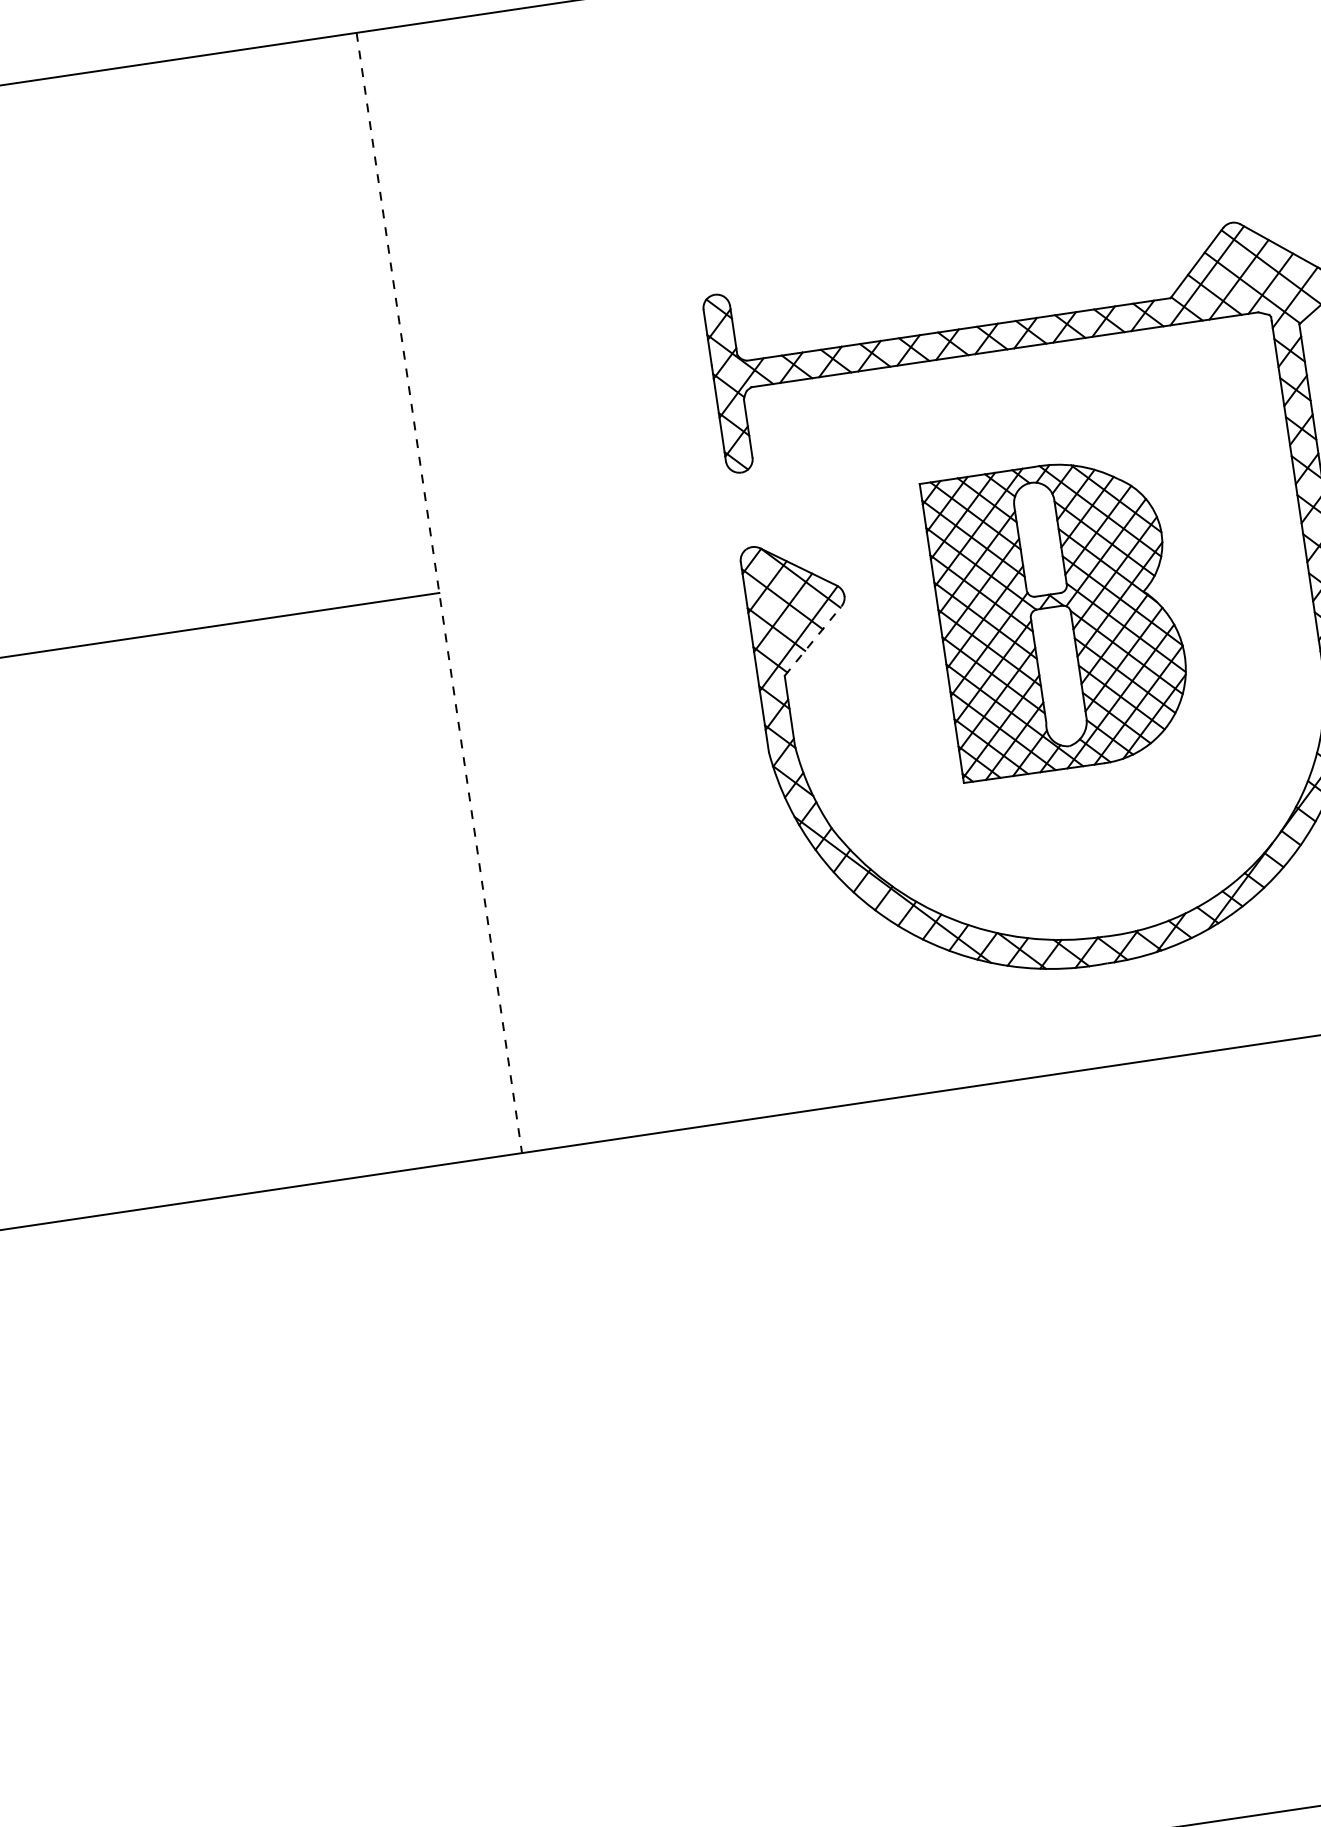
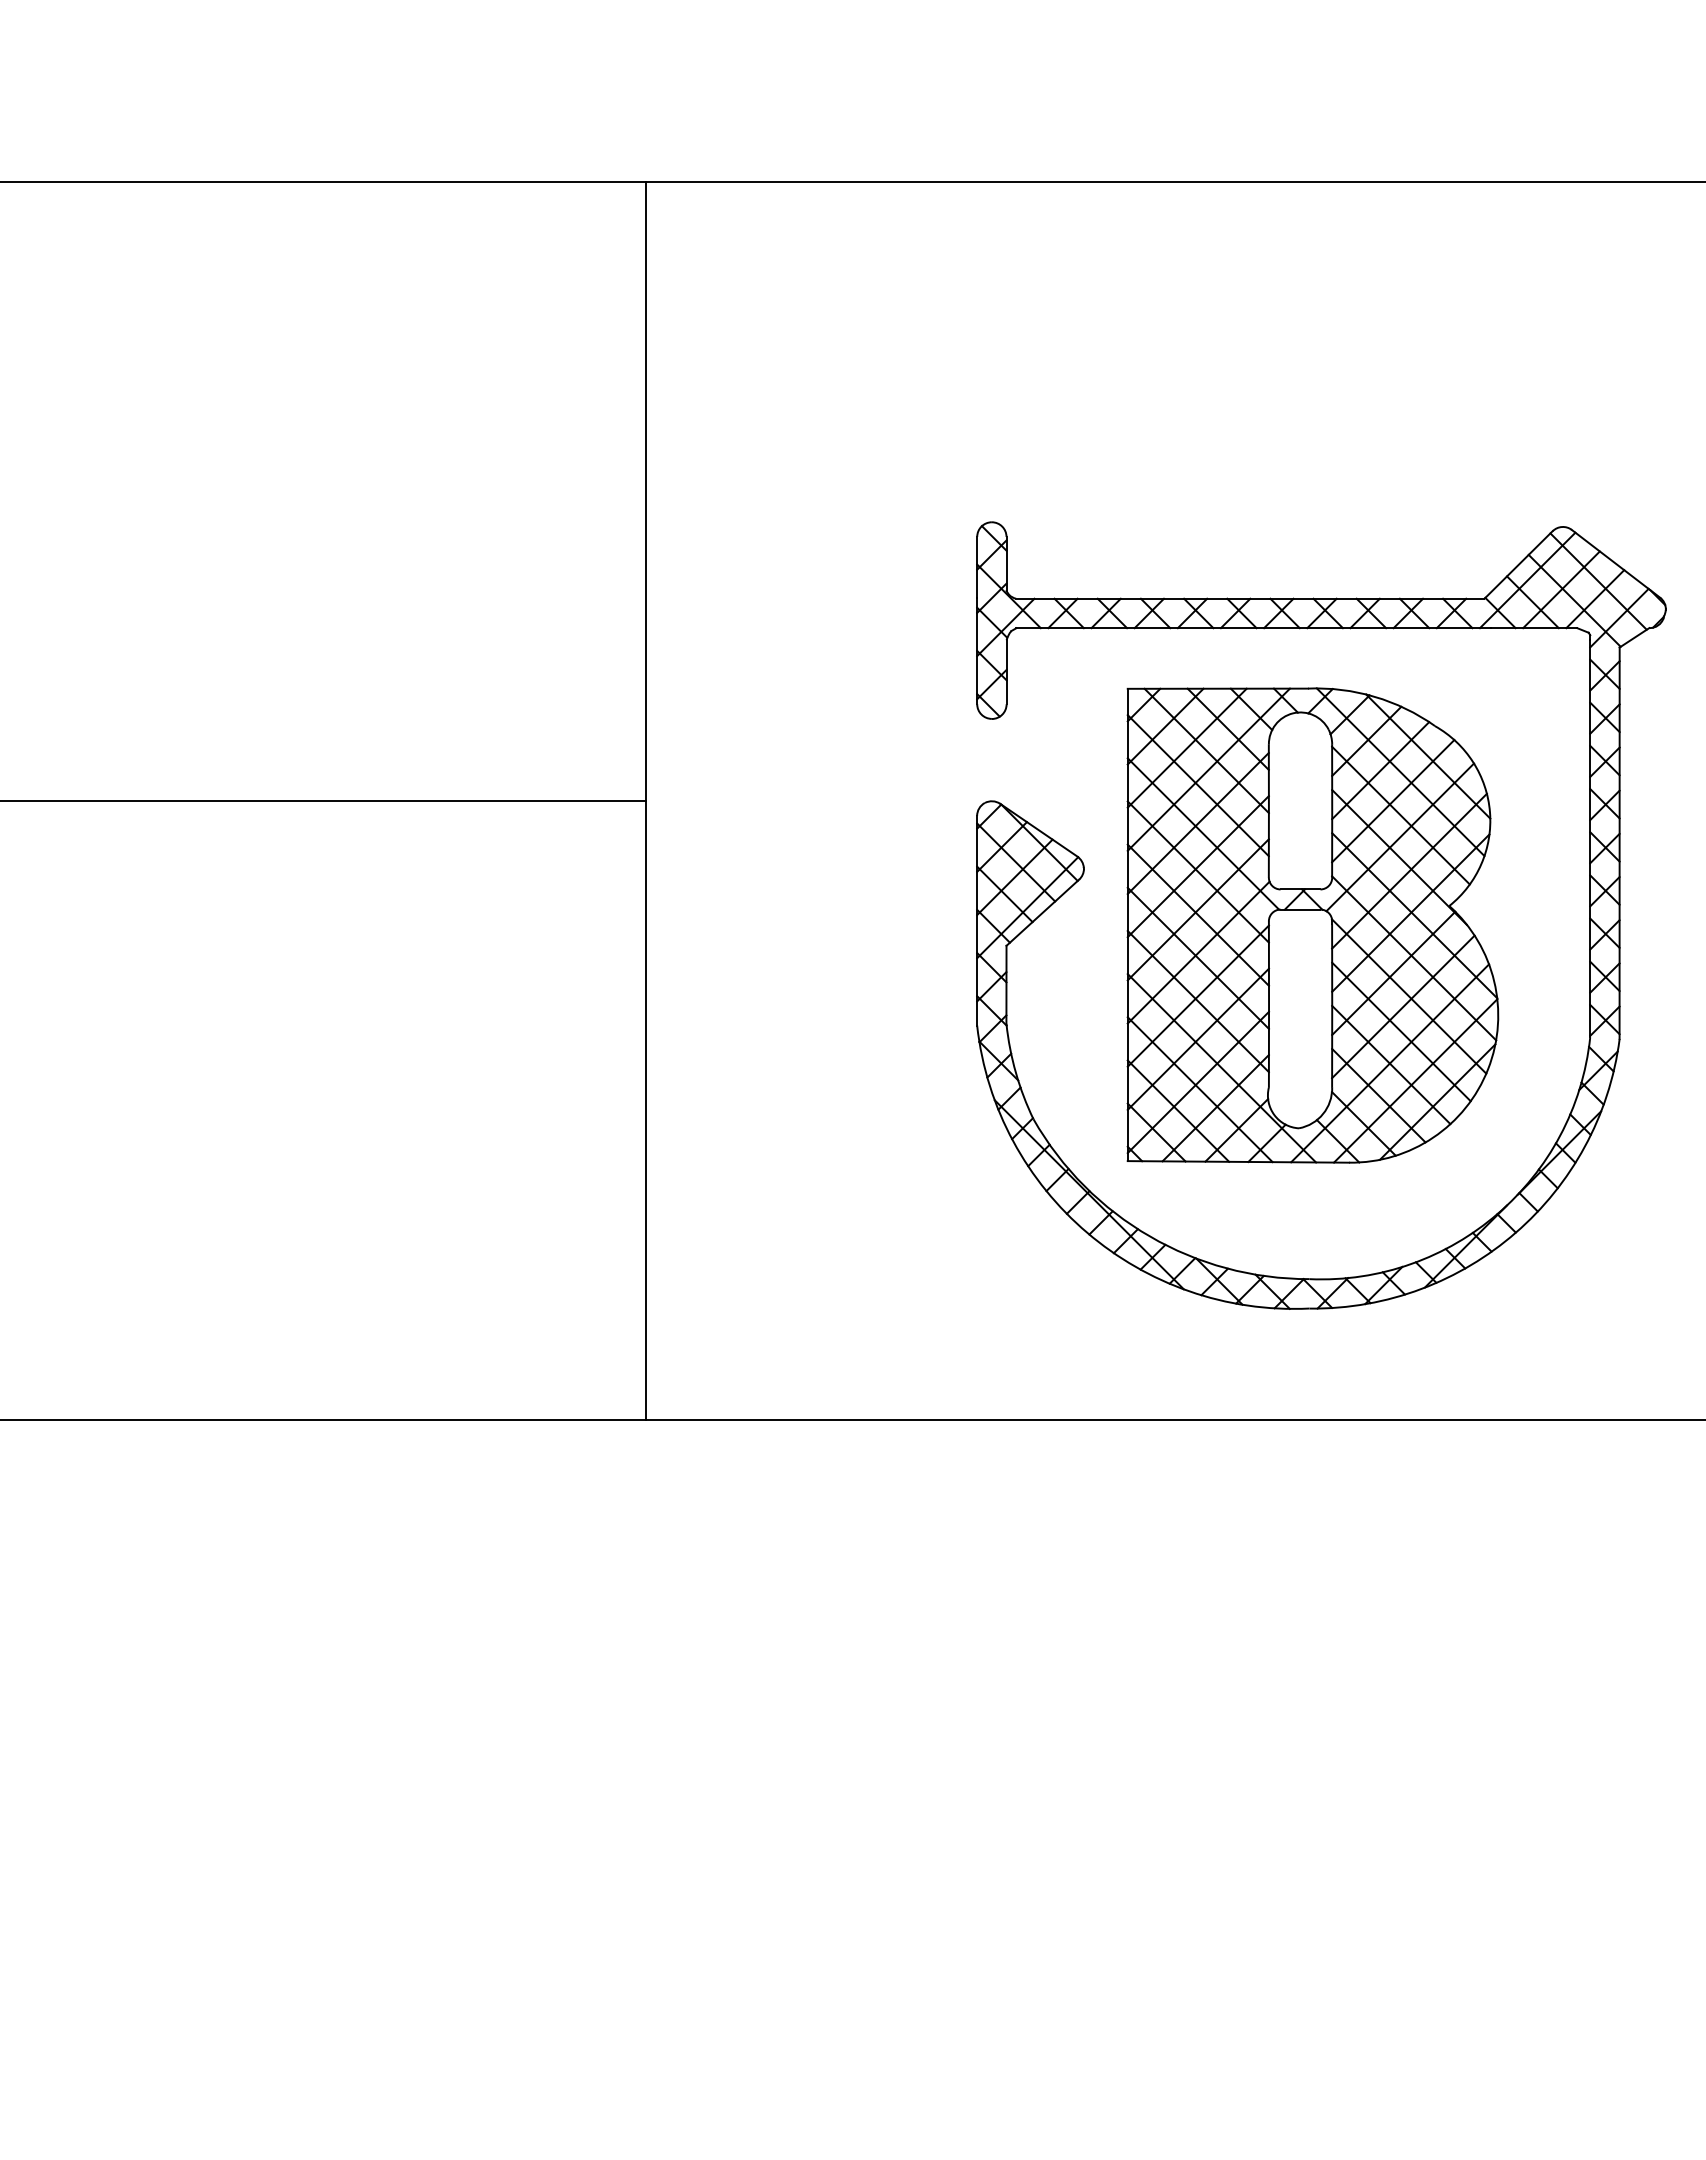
line: (438, 593) -> (645, 801), dashed -> solid
part: (1058, 616) -> (1312, 925), size x1.43
line: (813, 640) -> (1043, 912), dashed -> solid

